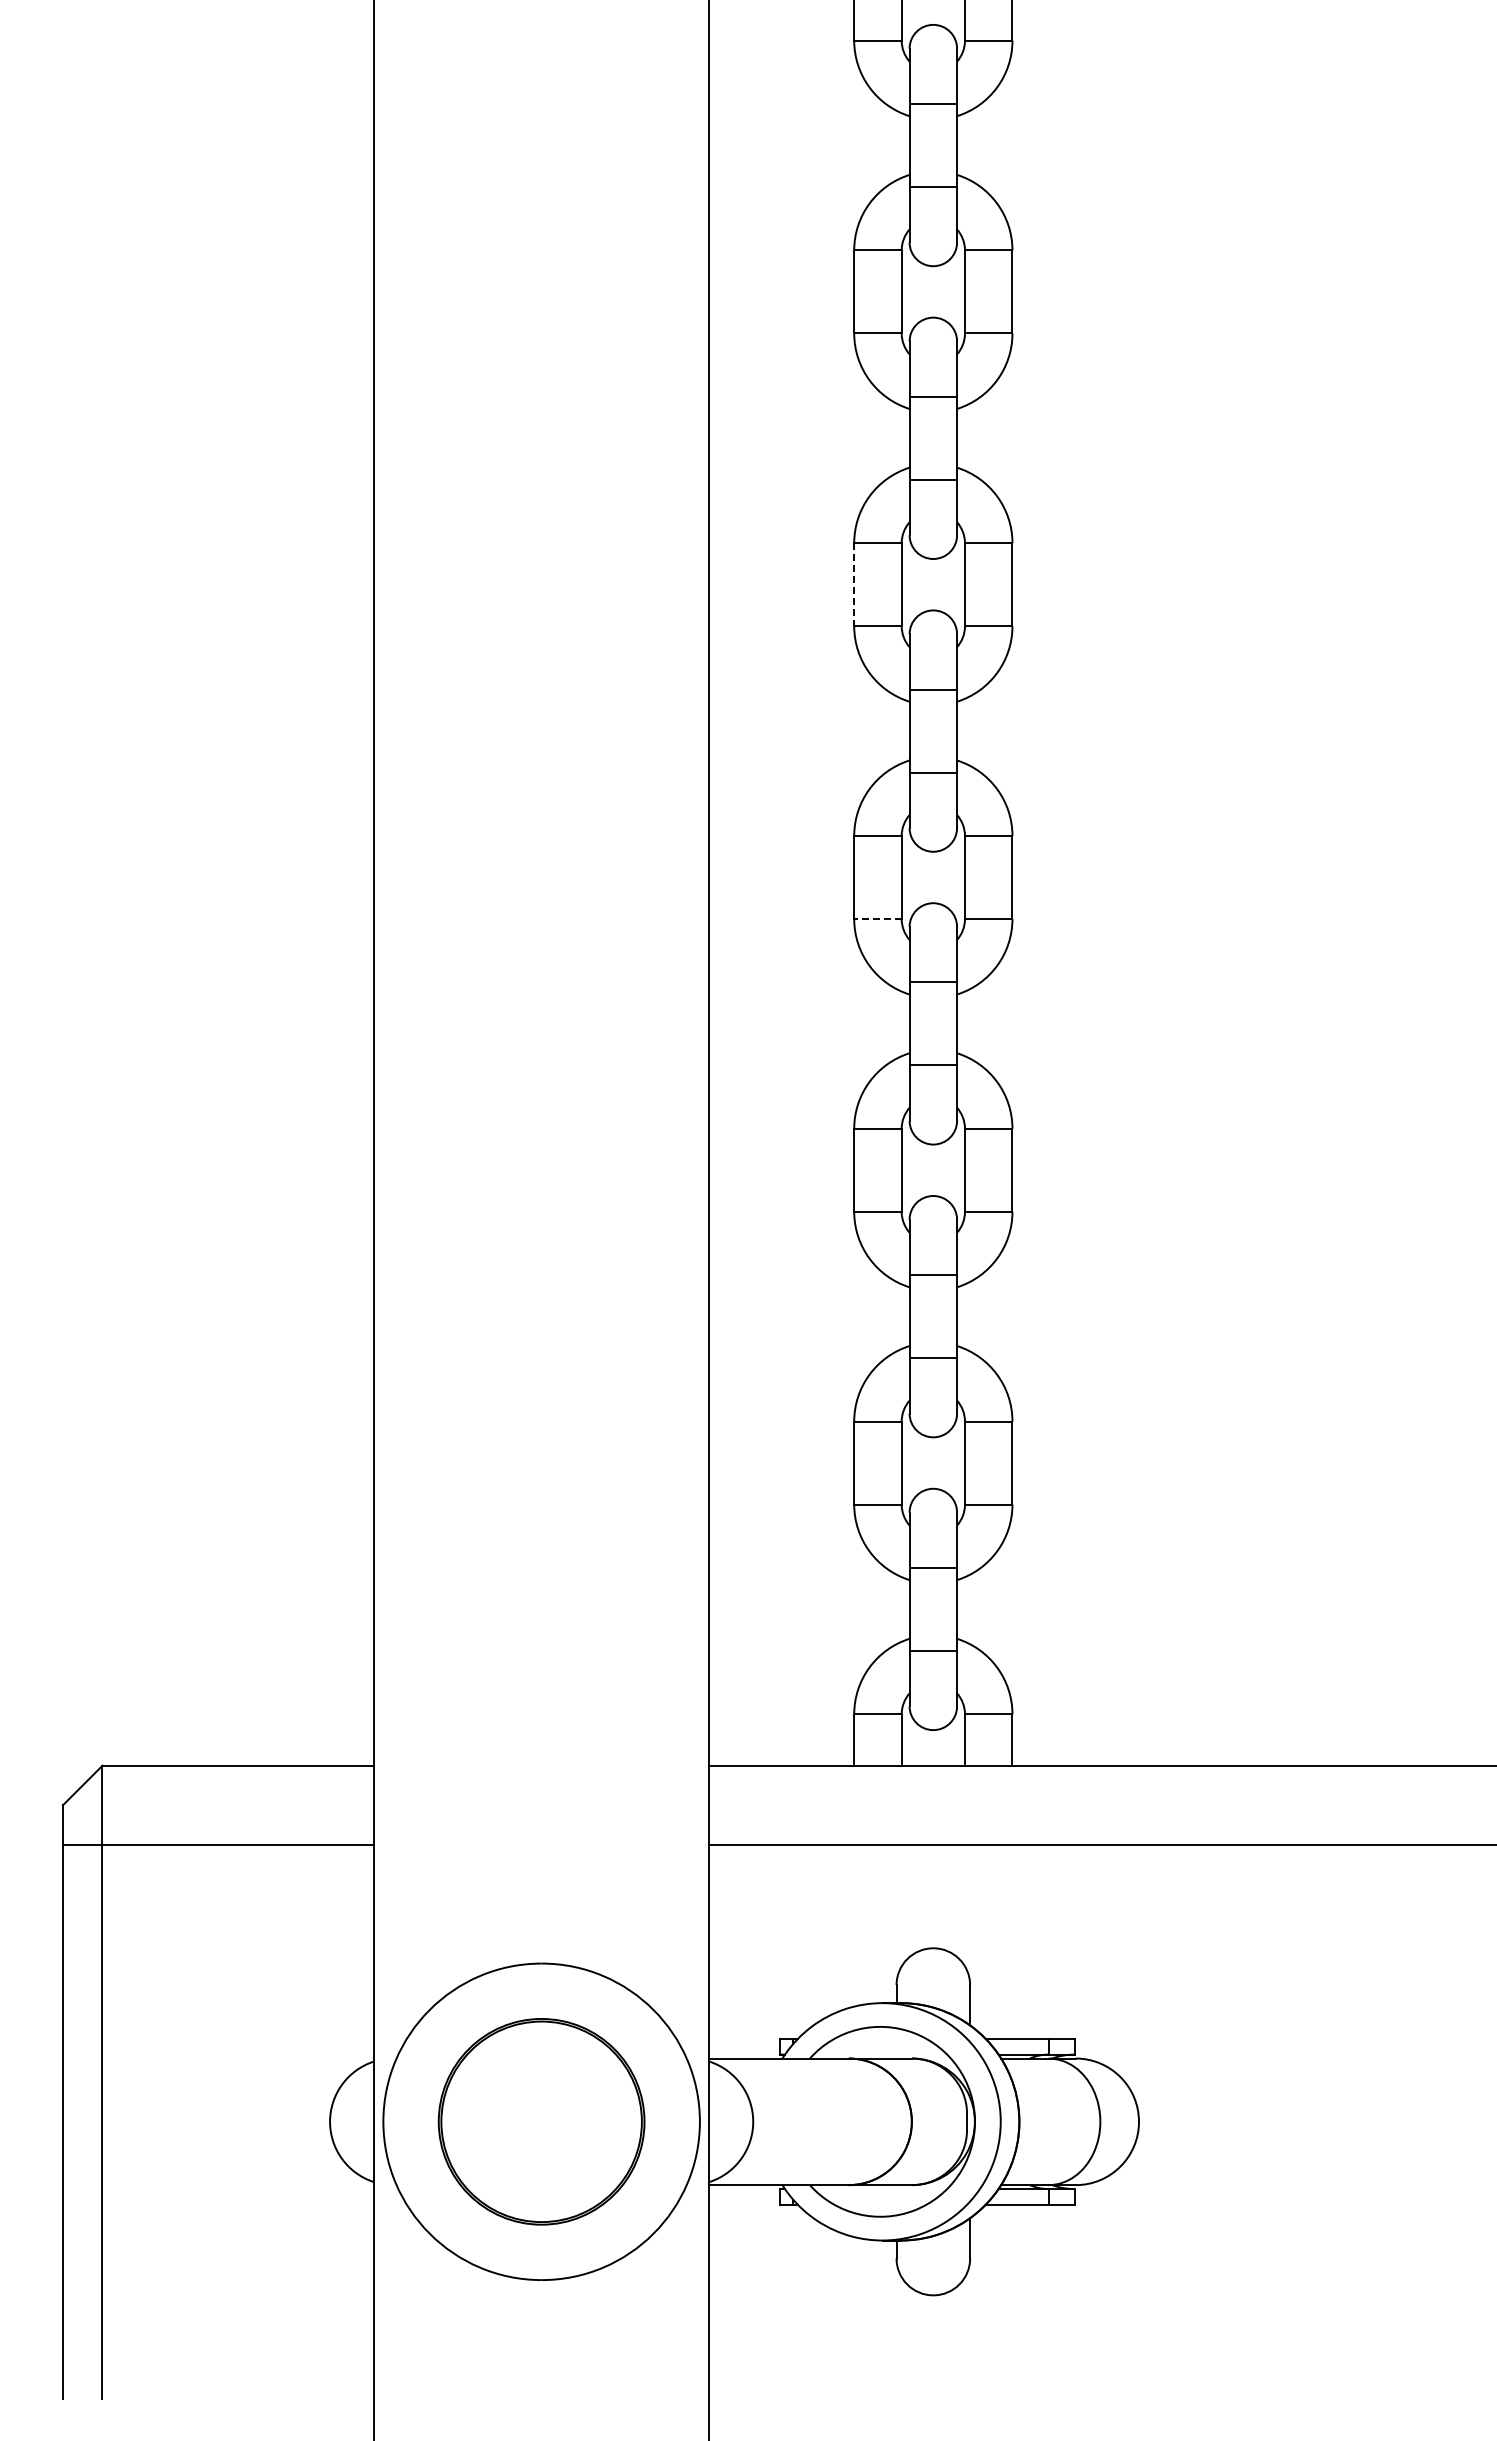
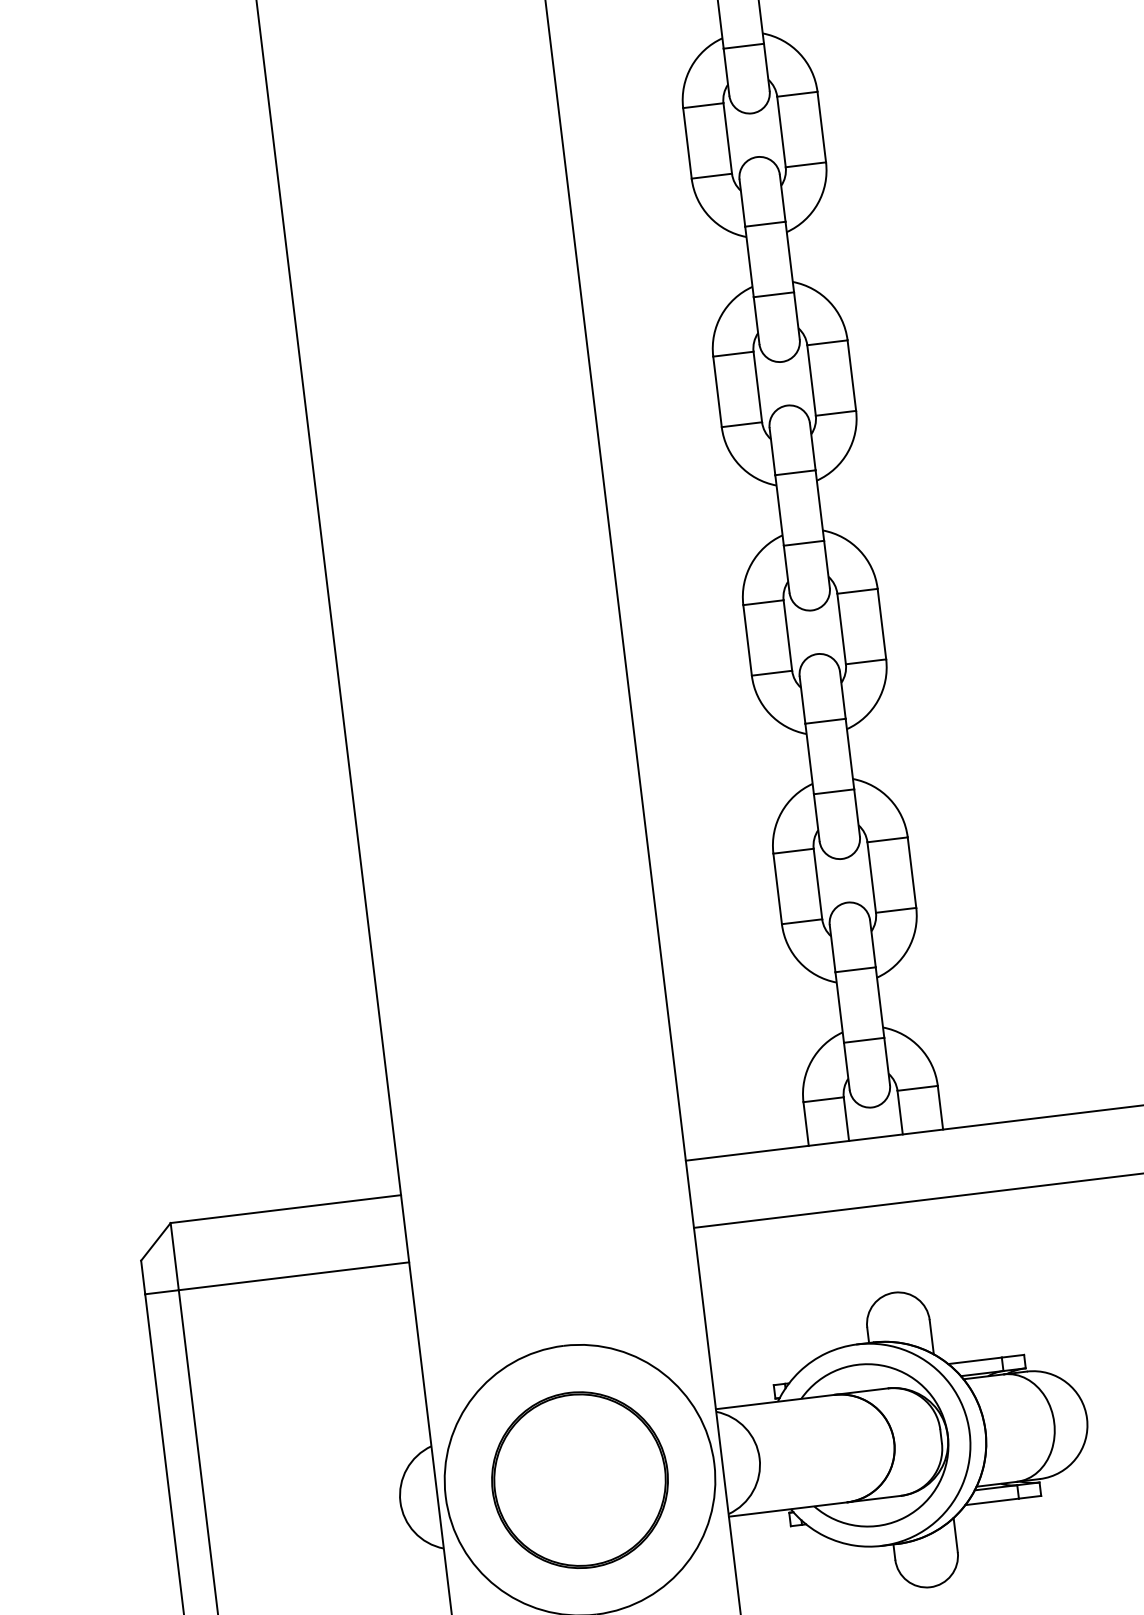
line: (854, 584) -> (687, 143), dashed -> solid
line: (877, 919) -> (741, 425), dashed -> solid

